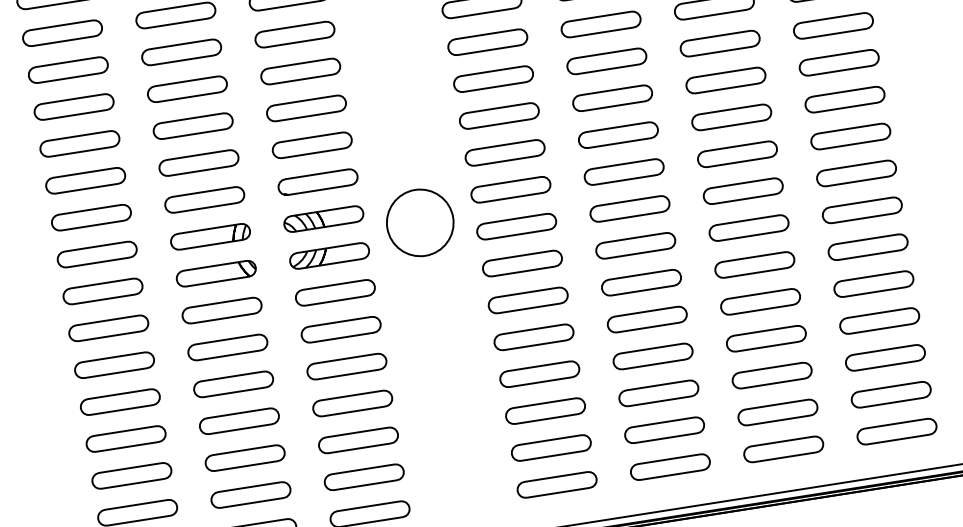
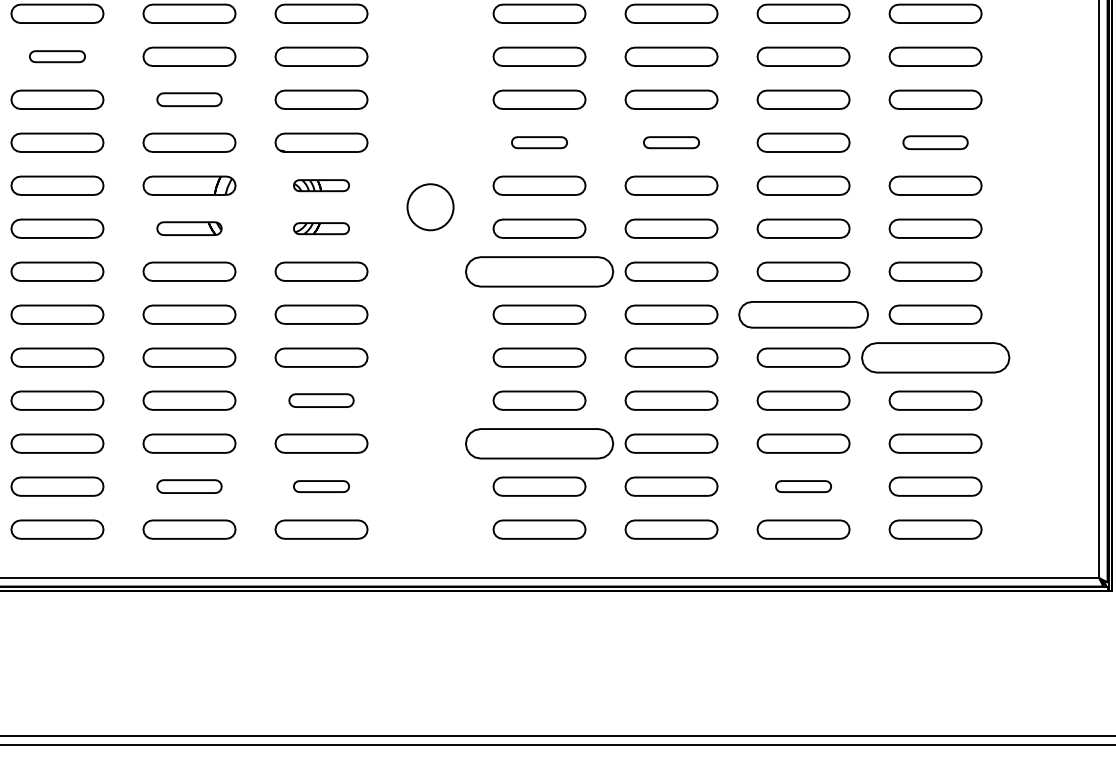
part: (844, 99) -> (935, 142), size x0.7
part: (618, 134) -> (671, 142), size x0.6
part: (79, 143) -> (57, 56), size x0.6
part: (505, 152) -> (539, 142), size x0.6
part: (198, 162) -> (189, 99), size x0.7
part: (323, 218) -> (321, 185), size x0.6
circle: (420, 222) -> (430, 206), size x0.6
part: (329, 255) -> (321, 228), size x0.6
part: (522, 263) -> (539, 271), size x1.6
part: (754, 264) -> (803, 314), size x1.4
part: (216, 273) -> (189, 228), size x0.7
part: (873, 283) -> (935, 357), size x1.6
part: (352, 403) -> (321, 400), size x0.7
part: (545, 410) -> (539, 443), size x1.6
part: (777, 412) -> (803, 486), size x0.6
part: (364, 477) -> (321, 486), size x0.6
part: (250, 494) -> (189, 486), size x0.7

